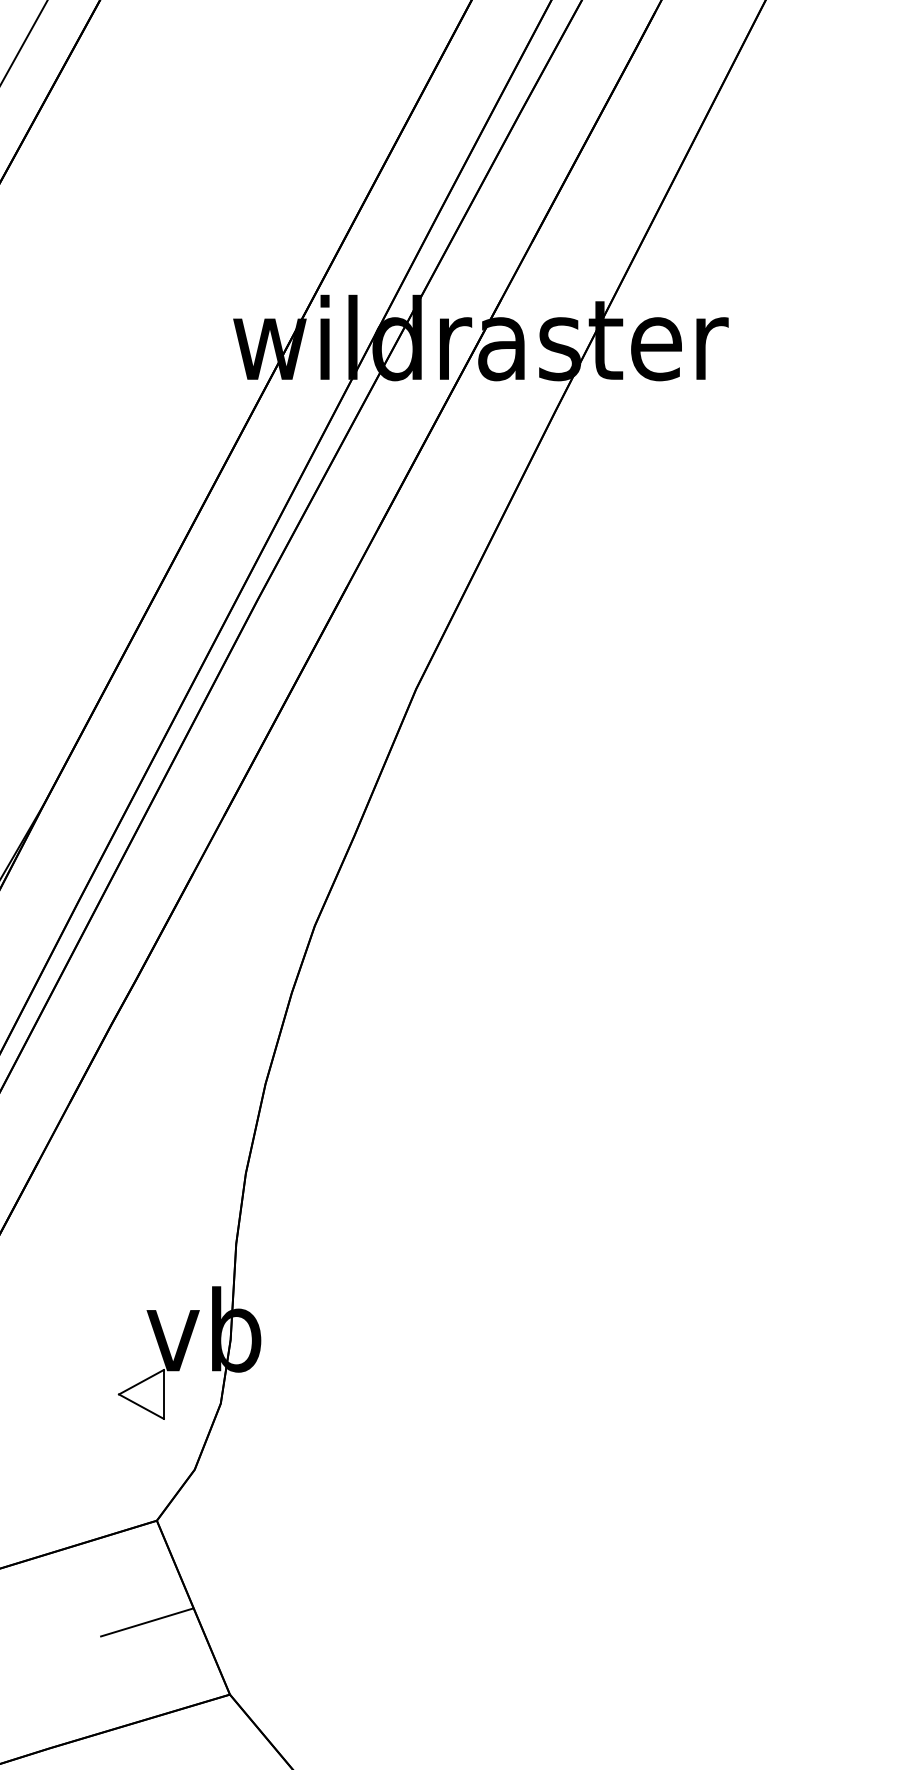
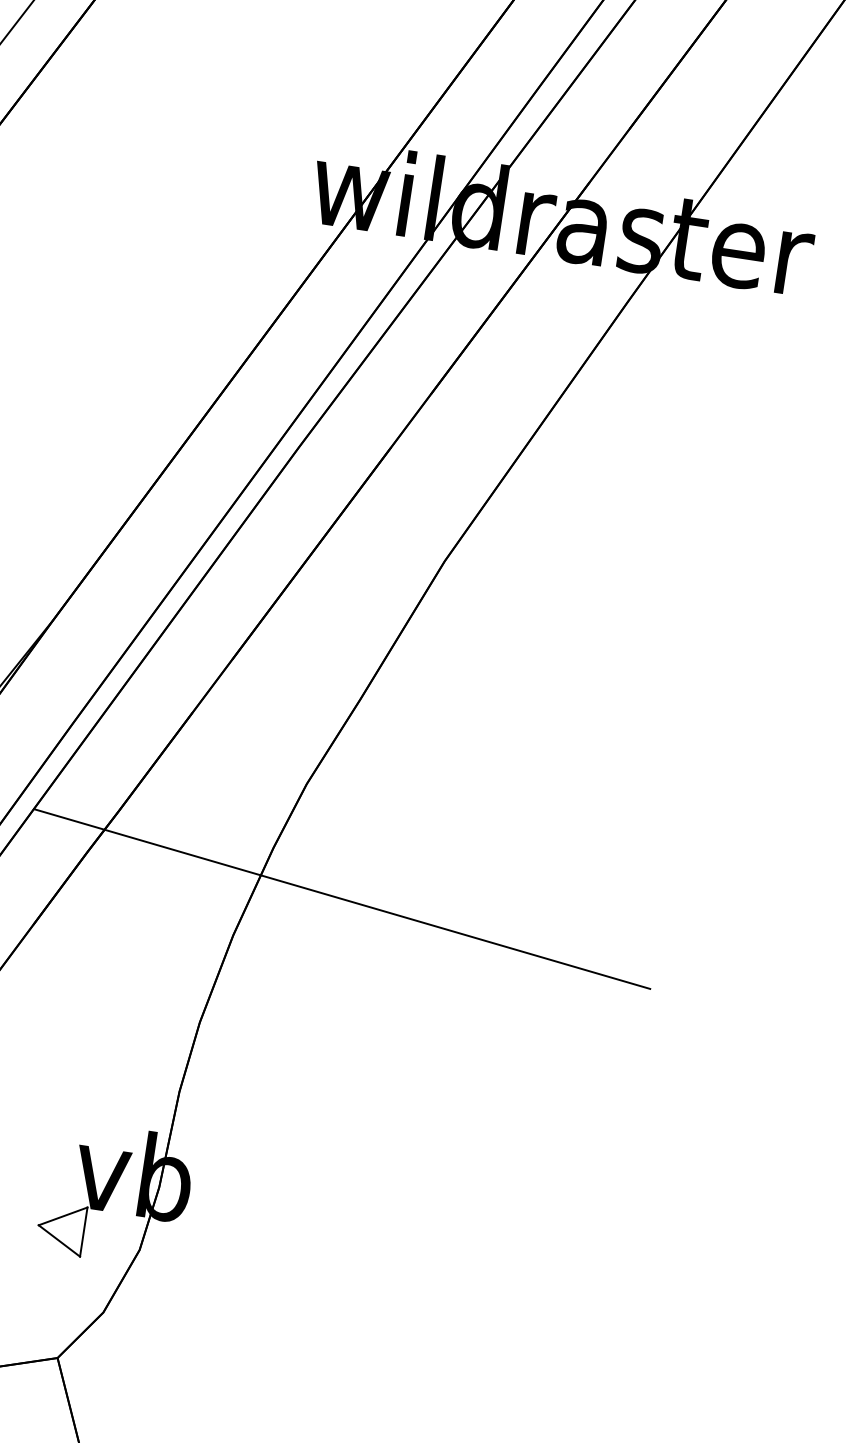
line: (365, 1032) -> (341, 898), added

